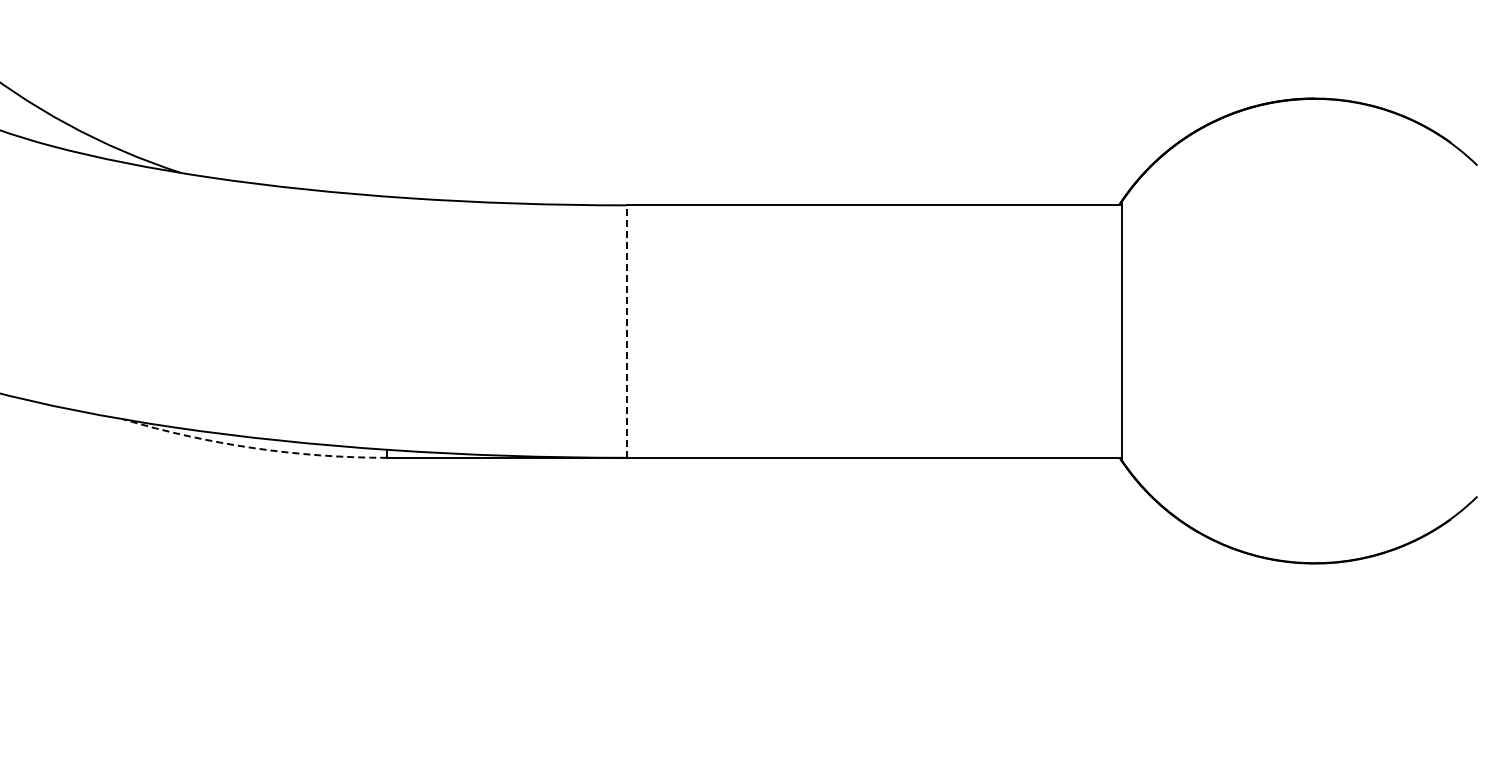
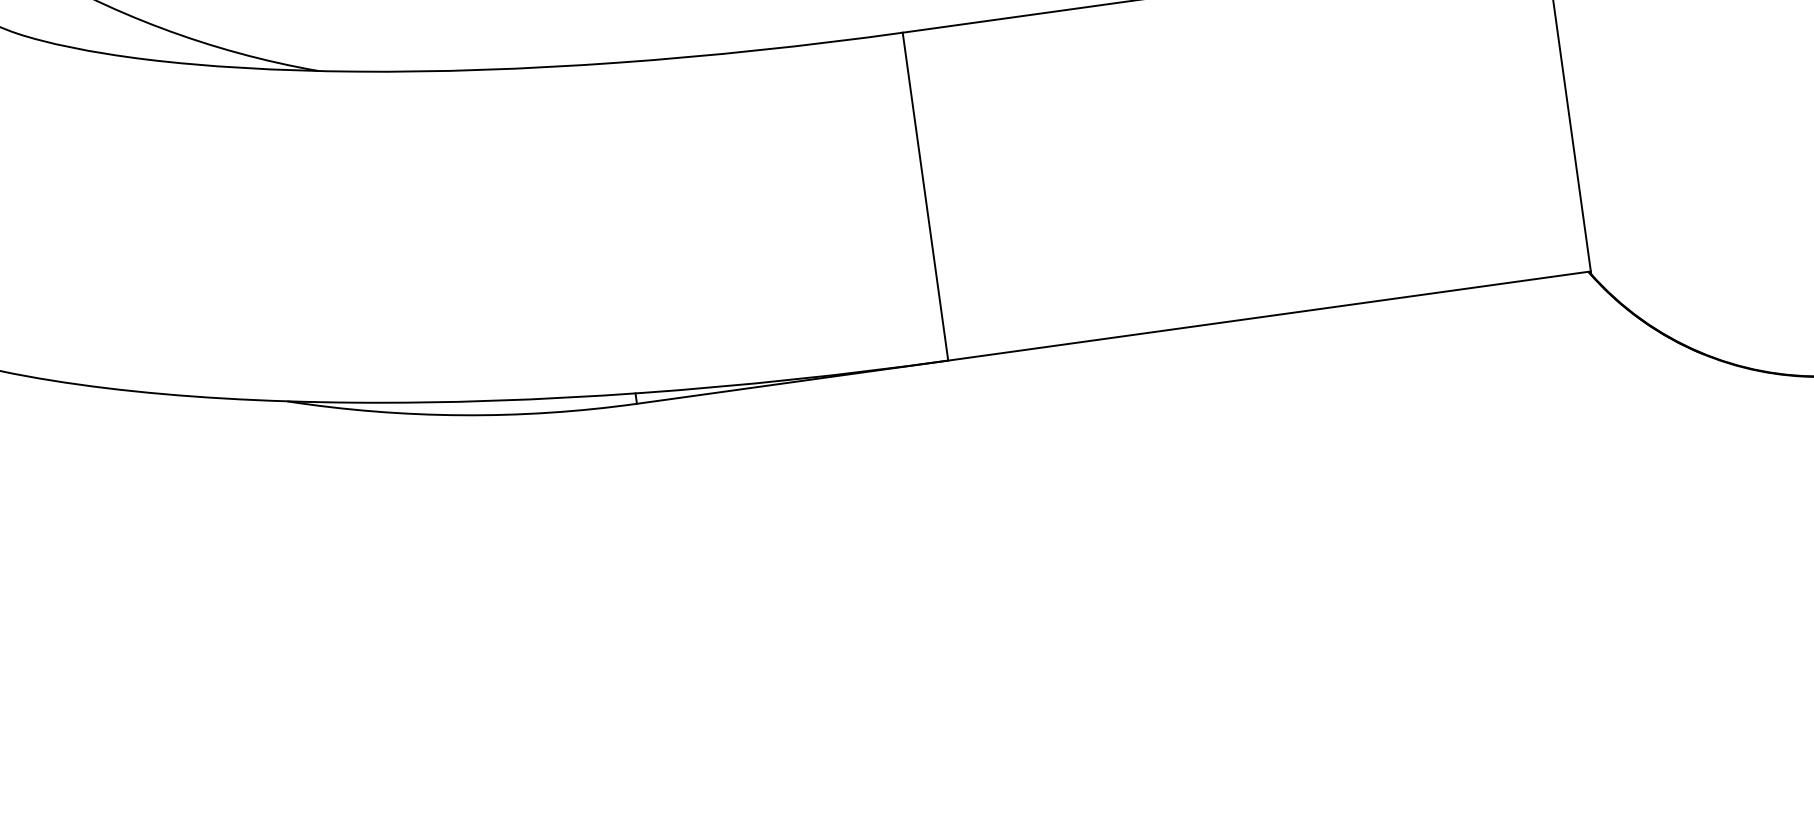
line: (626, 331) -> (925, 196), dashed -> solid
arc: (253, 448) -> (461, 415), dashed -> solid

